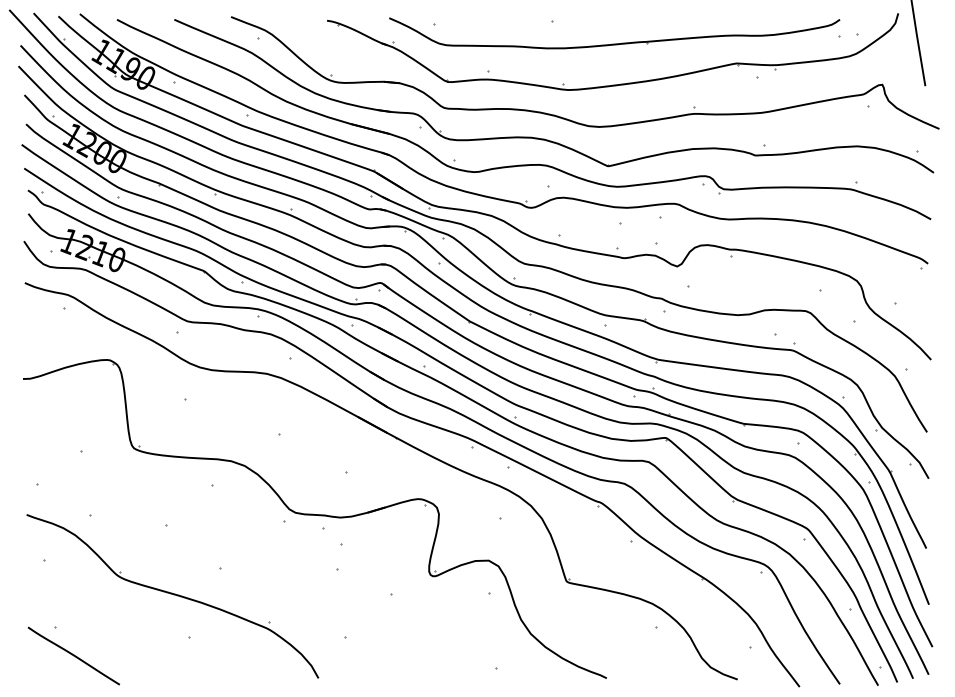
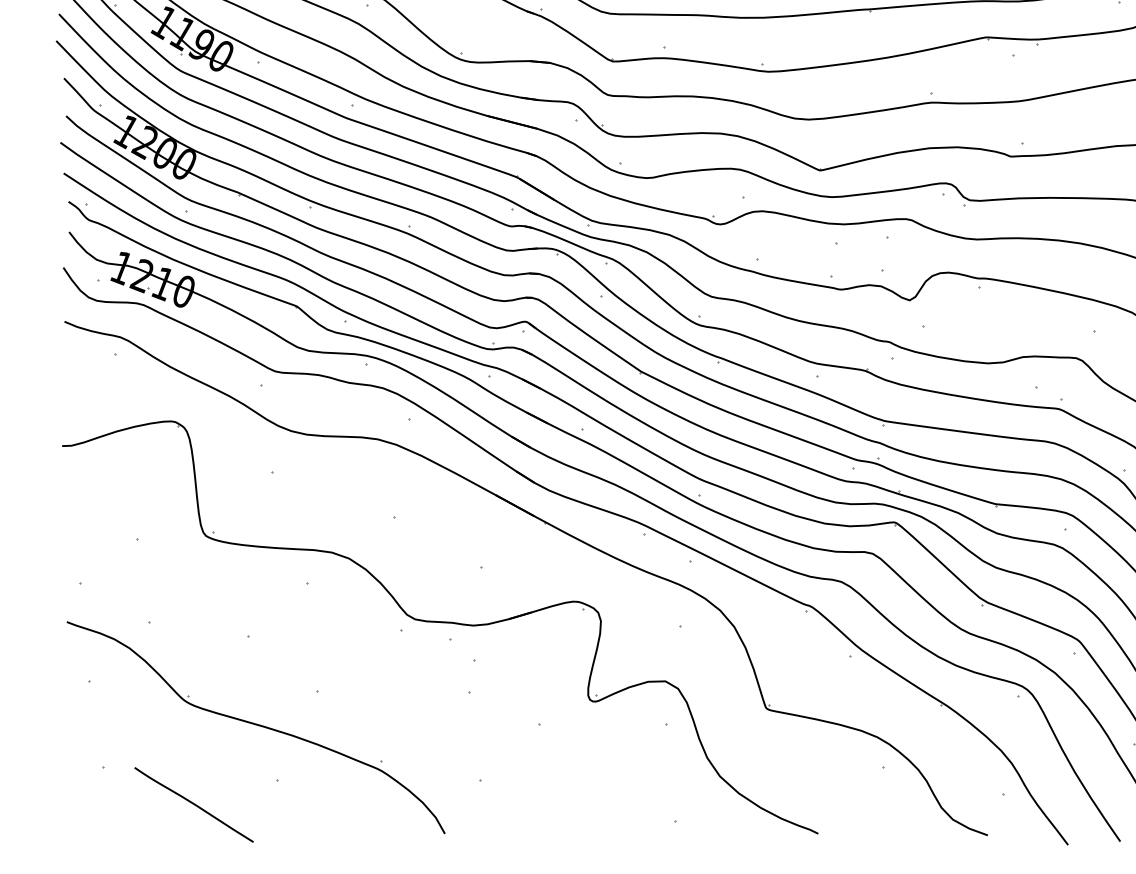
line: (73, 655) -> (193, 804), moved

